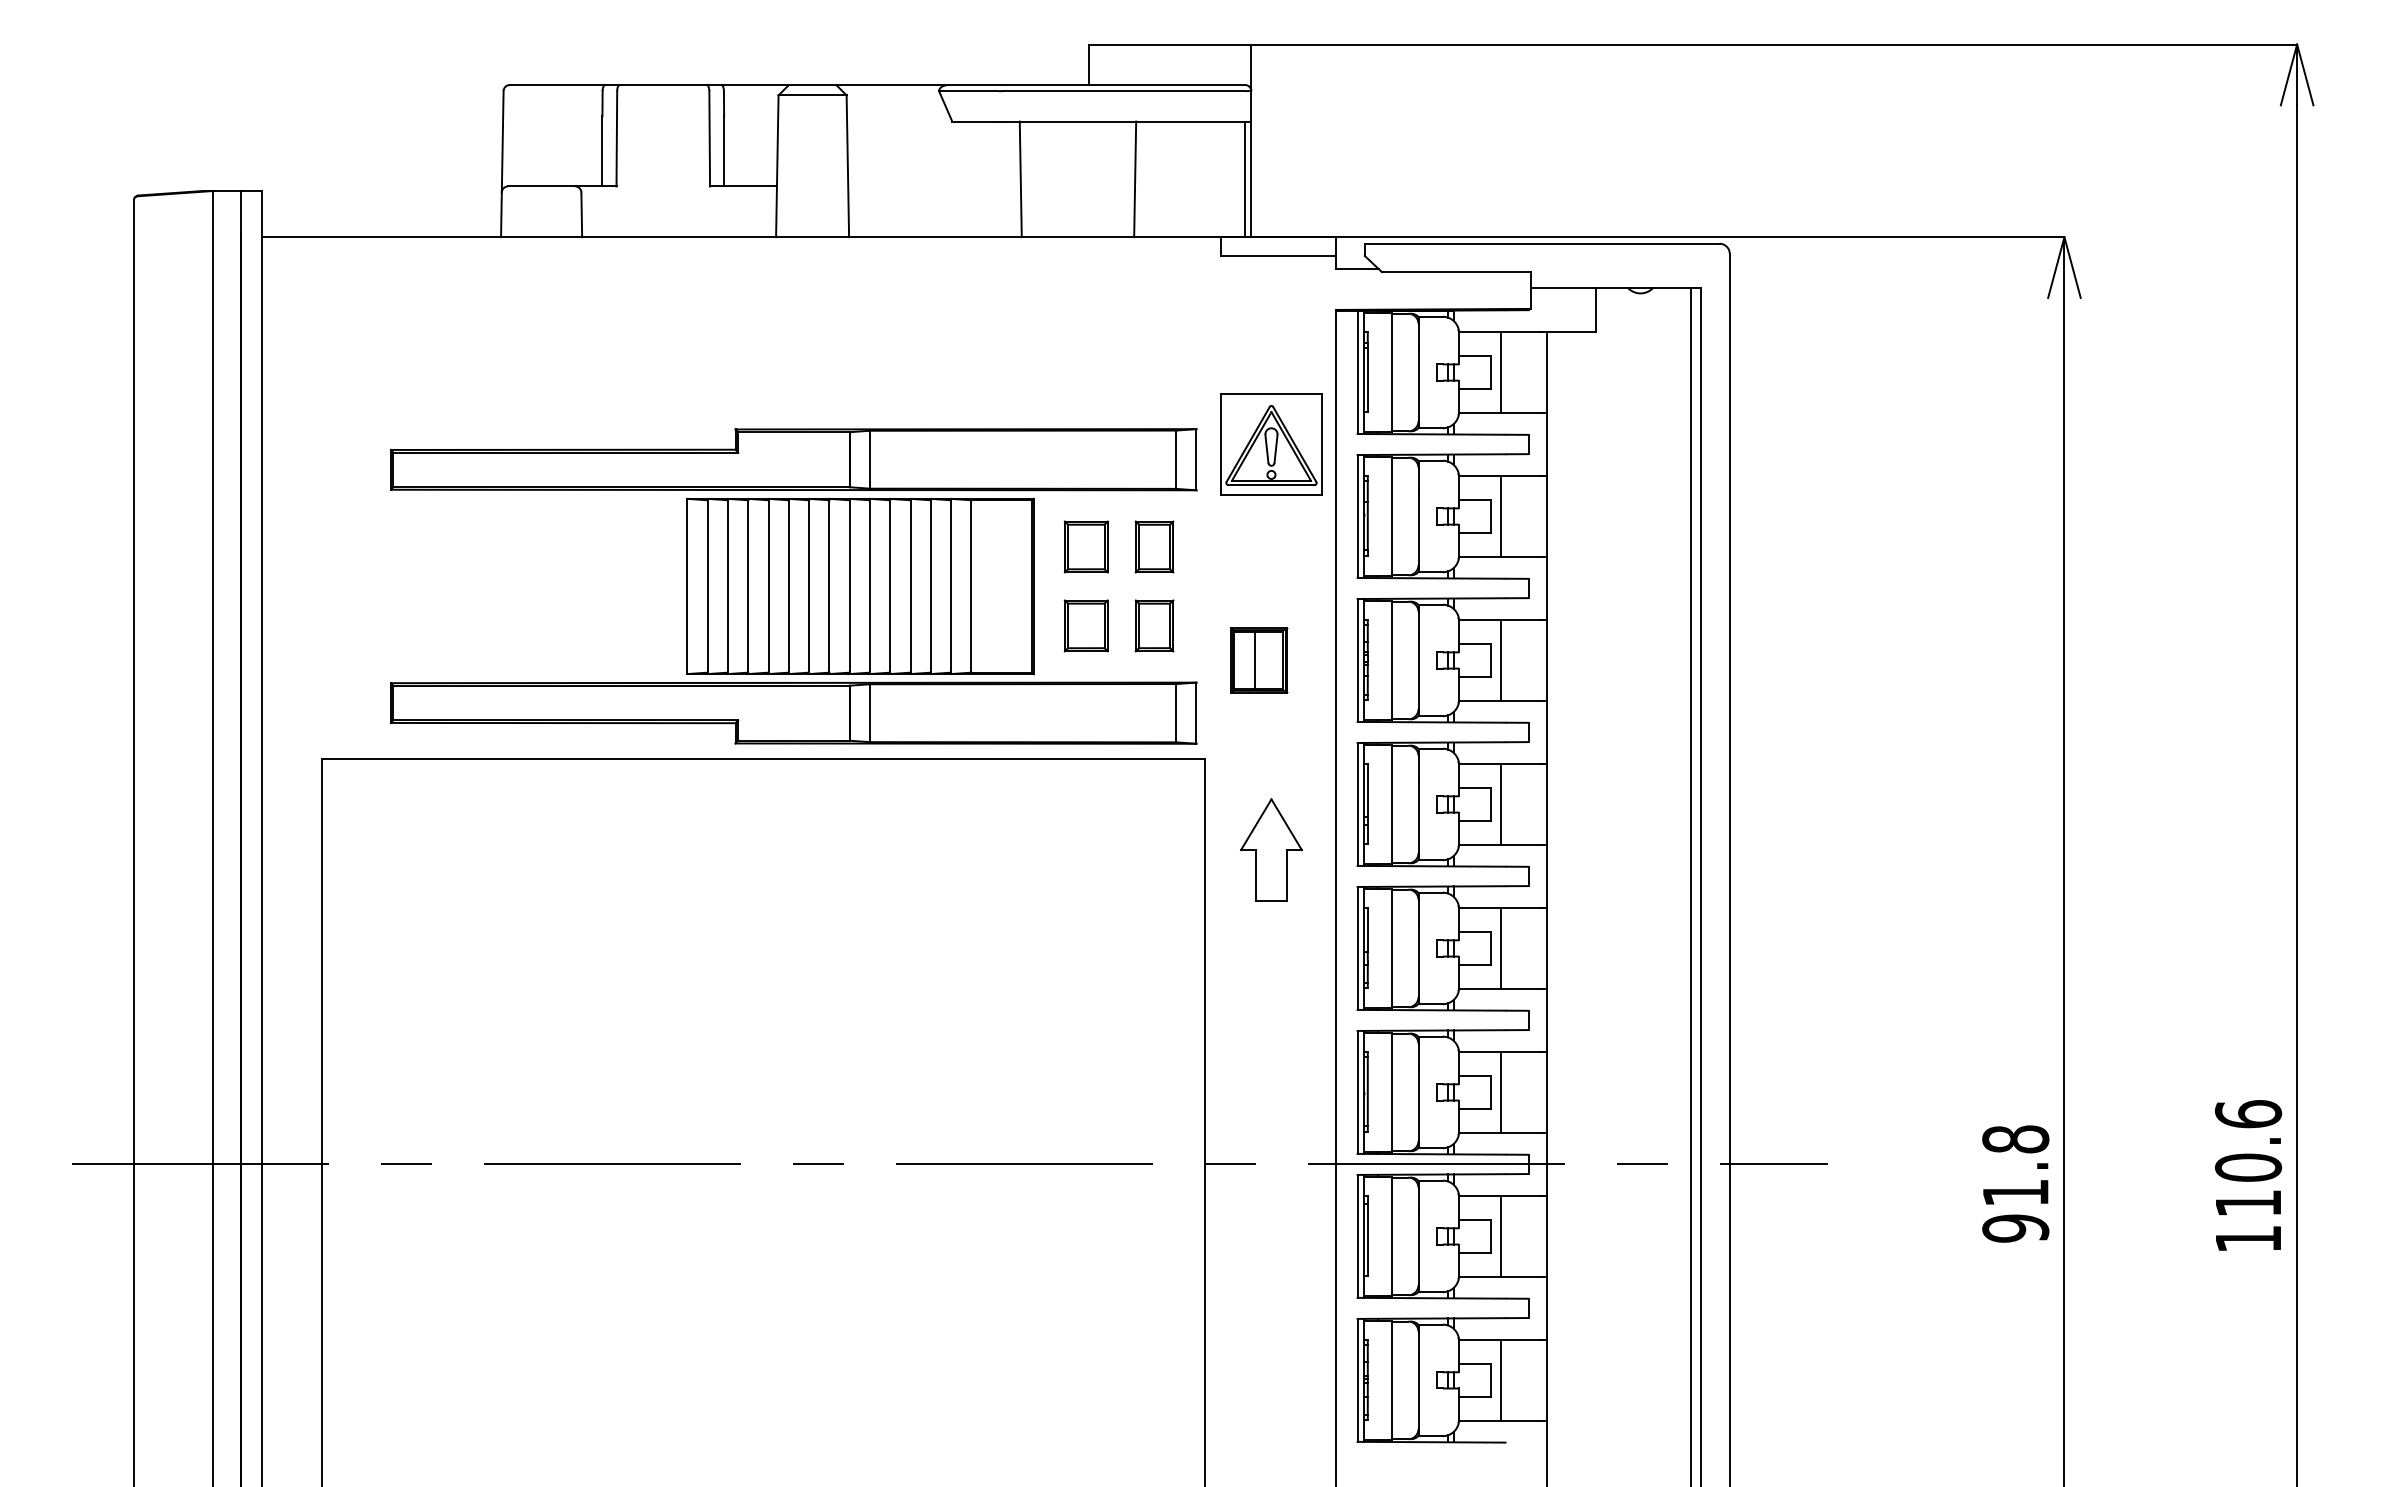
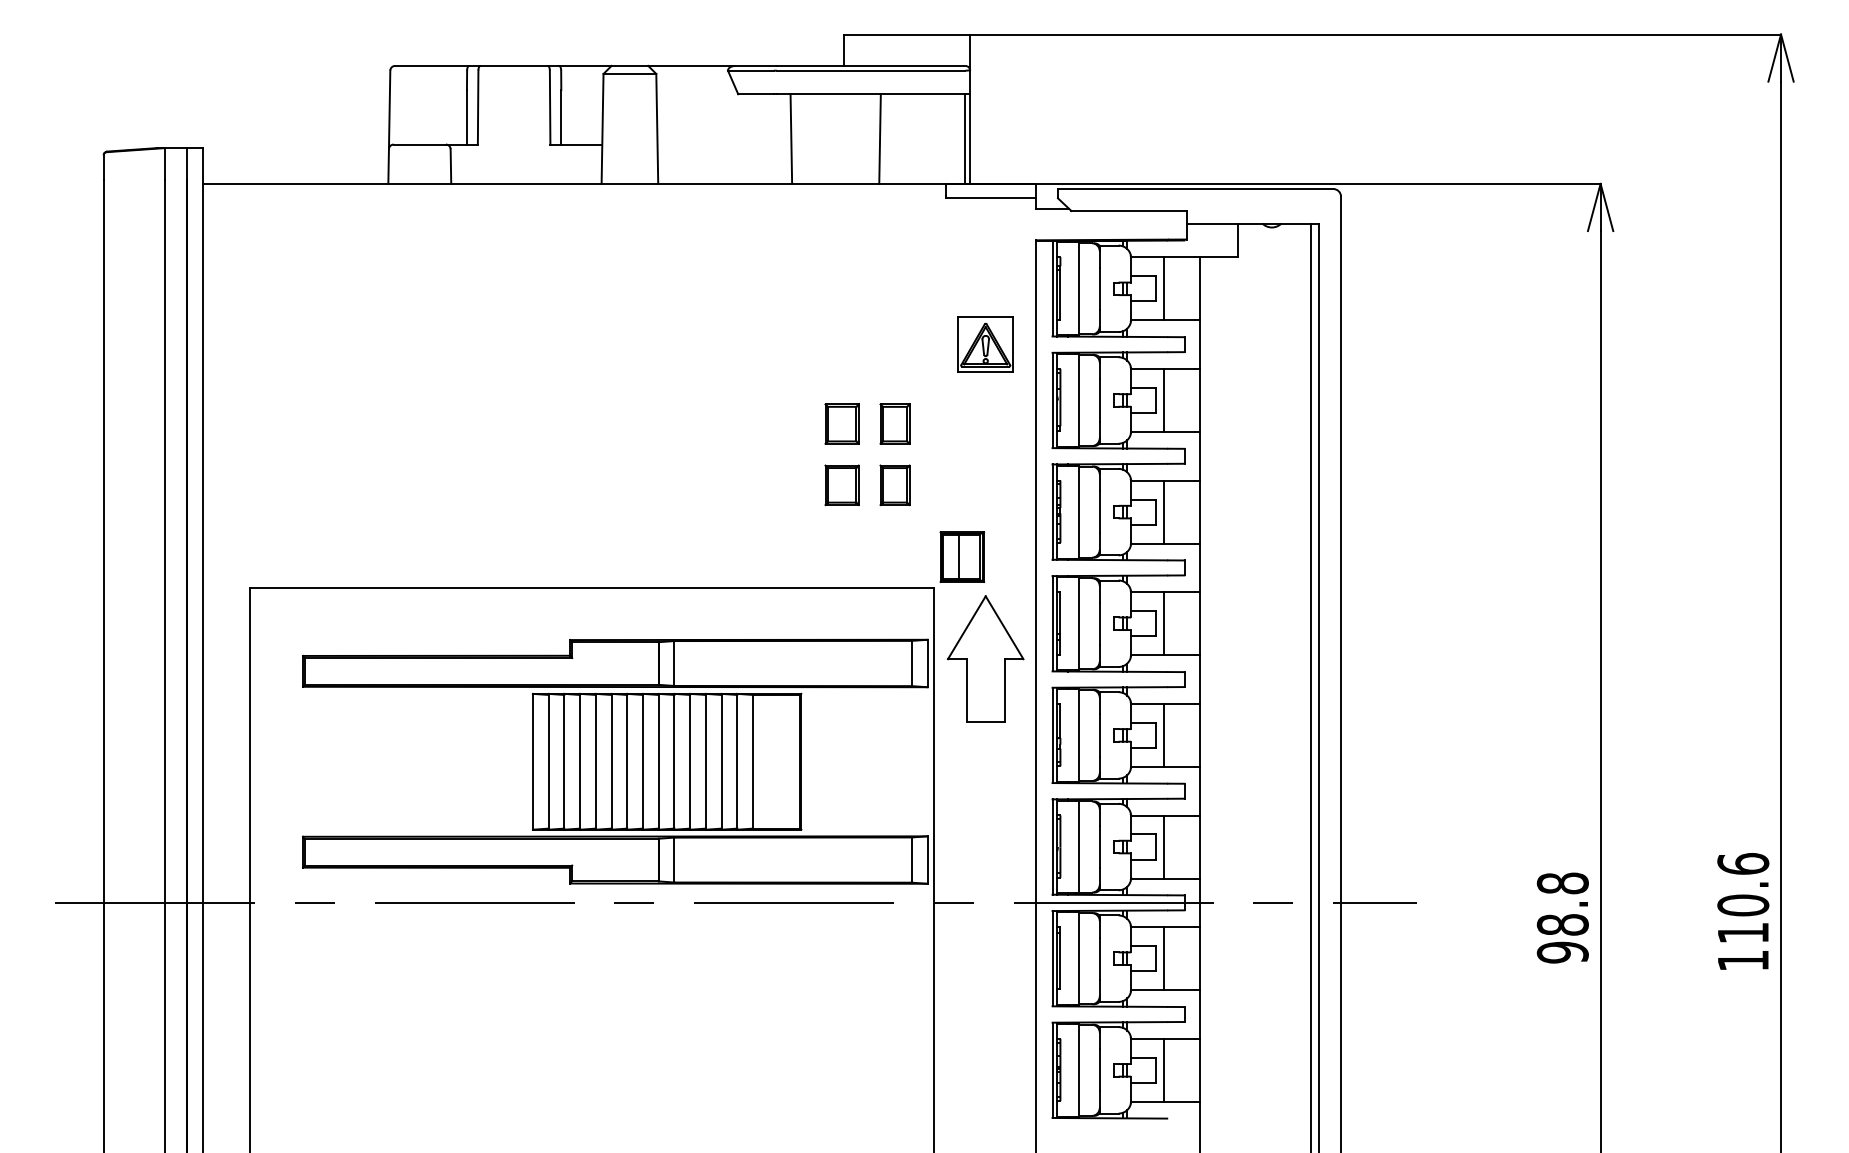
part: (1271, 444) -> (985, 344), size x0.7
part: (793, 586) -> (615, 761), moved
part: (1259, 660) -> (962, 557), moved
part: (1271, 849) -> (985, 658), size x1.6
text: (2015, 1192) -> (1562, 924), 91.8 -> 98.8

